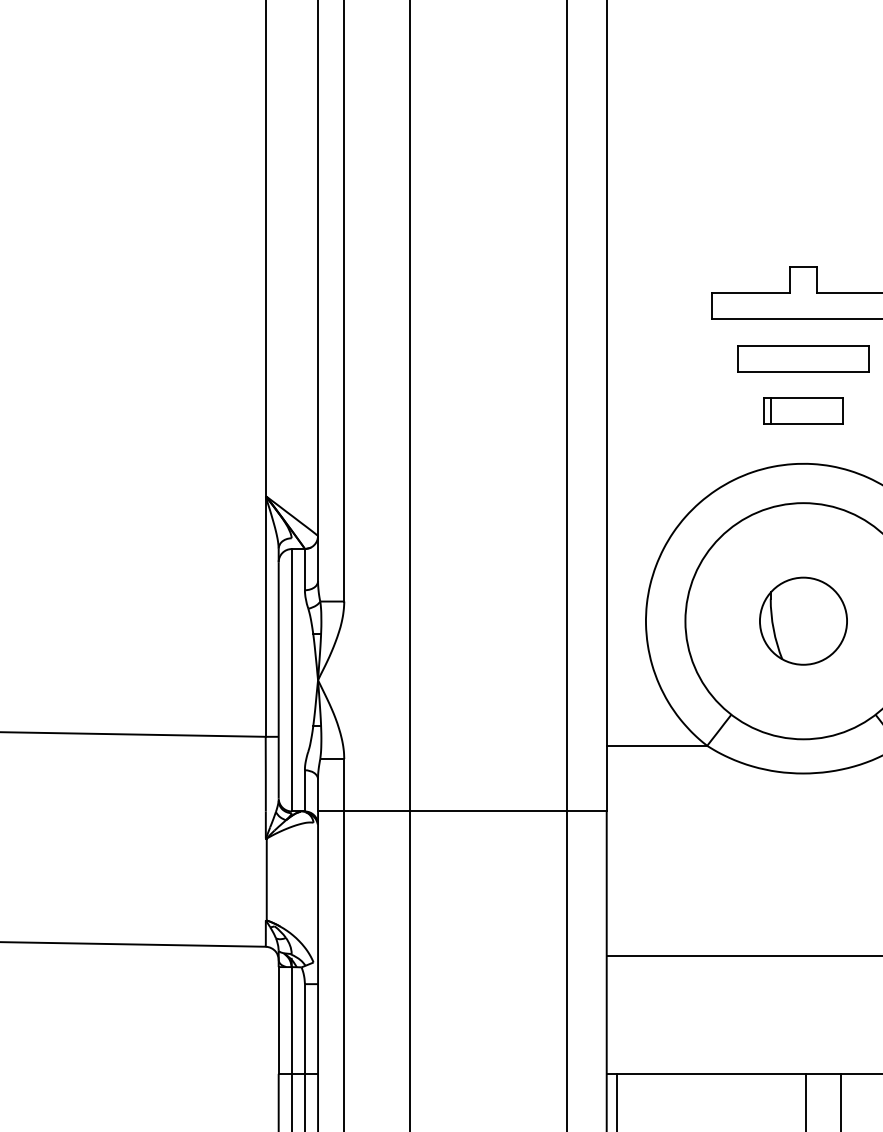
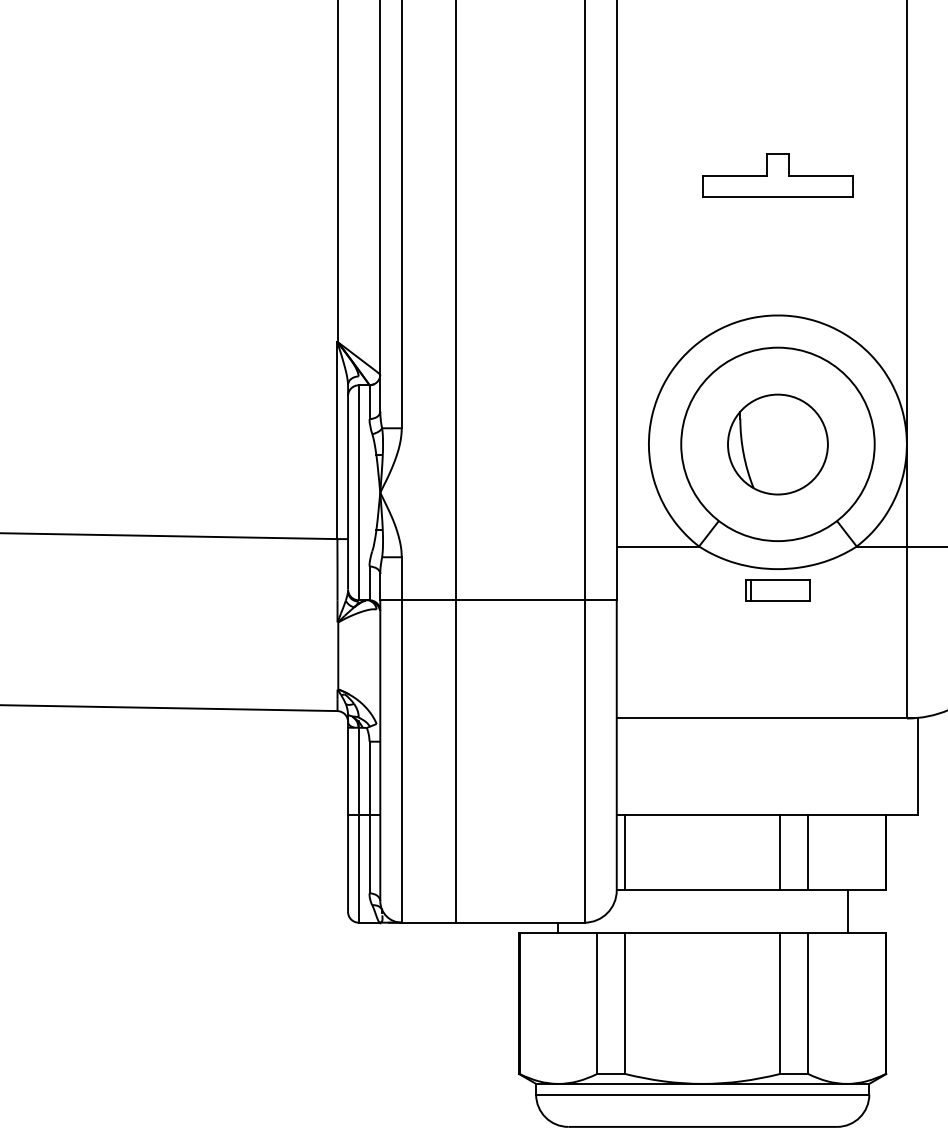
part: (802, 358) -> (777, 229), removed
part: (802, 411) -> (777, 590), moved
part: (802, 620) -> (777, 443), size x1.4

